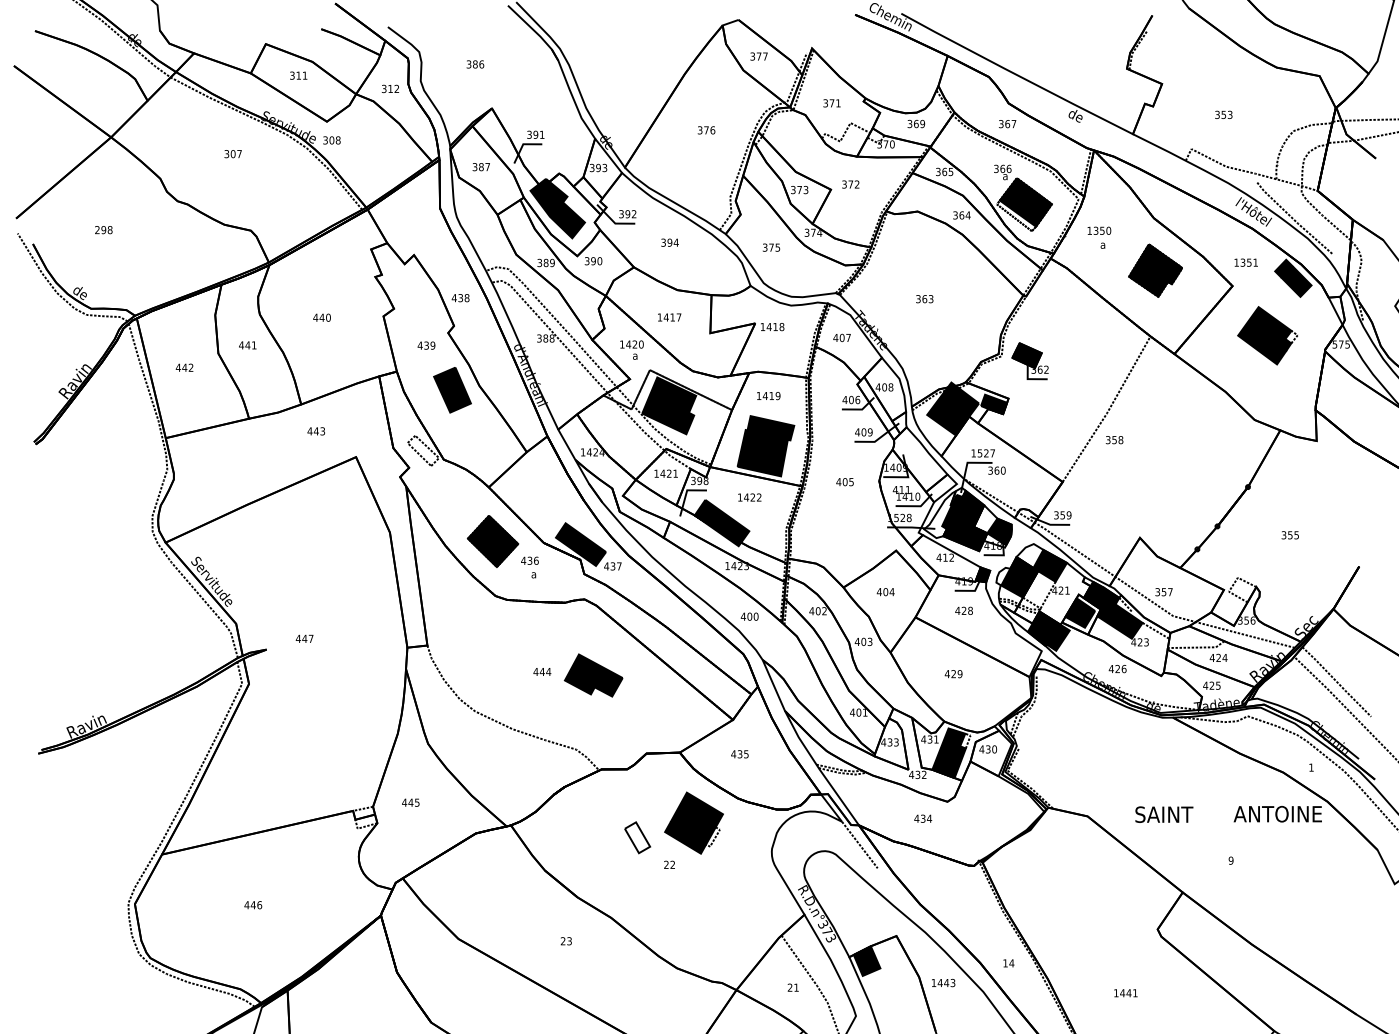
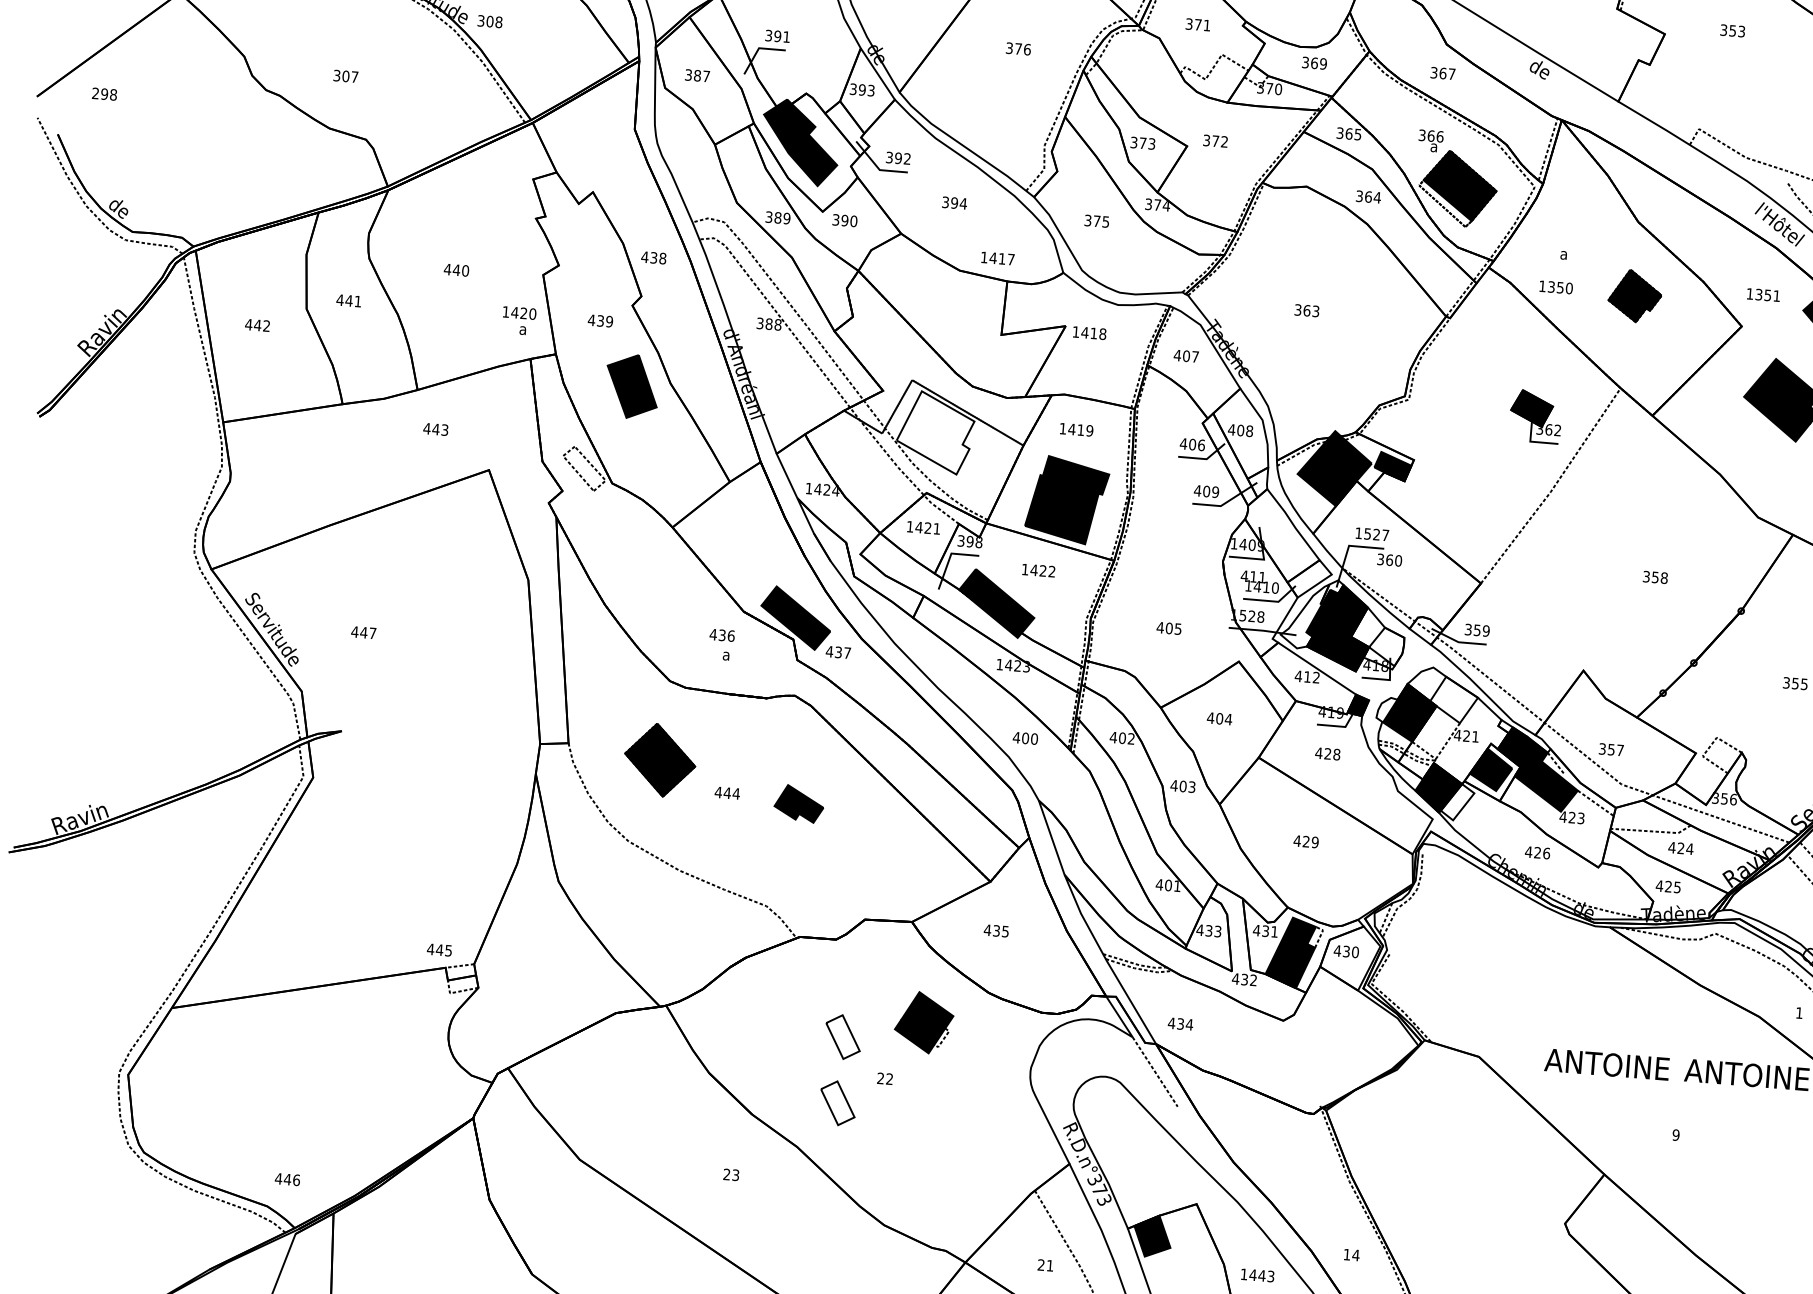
text: (1223, 114) -> (1732, 30), moved
text: (232, 154) -> (344, 76), moved
text: (103, 230) -> (104, 94), moved
text: (1099, 230) -> (1556, 286), moved
part: (1155, 270) -> (1634, 295), size x0.7
text: (669, 317) -> (997, 258), moved
text: (631, 349) -> (518, 319), moved
part: (1029, 361) -> (1534, 416), moved
fill: (669, 405) -> (935, 432), removed
text: (1114, 440) -> (1655, 578), moved
text: (844, 482) -> (1168, 628), moved
fill: (999, 531) -> (1386, 646), removed
part: (492, 541) -> (659, 760), moved
fill: (1049, 565) -> (1453, 699), removed
fill: (1058, 637) -> (1457, 801), removed
text: (304, 638) -> (363, 632), moved
part: (593, 675) -> (799, 803), size x0.6
text: (410, 802) -> (439, 949), moved
text: (1178, 814) -> (1607, 1064), SAINT -> ANTOINE
text: (923, 818) -> (1181, 1023), moved
part: (693, 822) -> (923, 1021), size x0.7
part: (637, 884) -> (837, 1102), added
text: (253, 905) -> (287, 1179), moved

